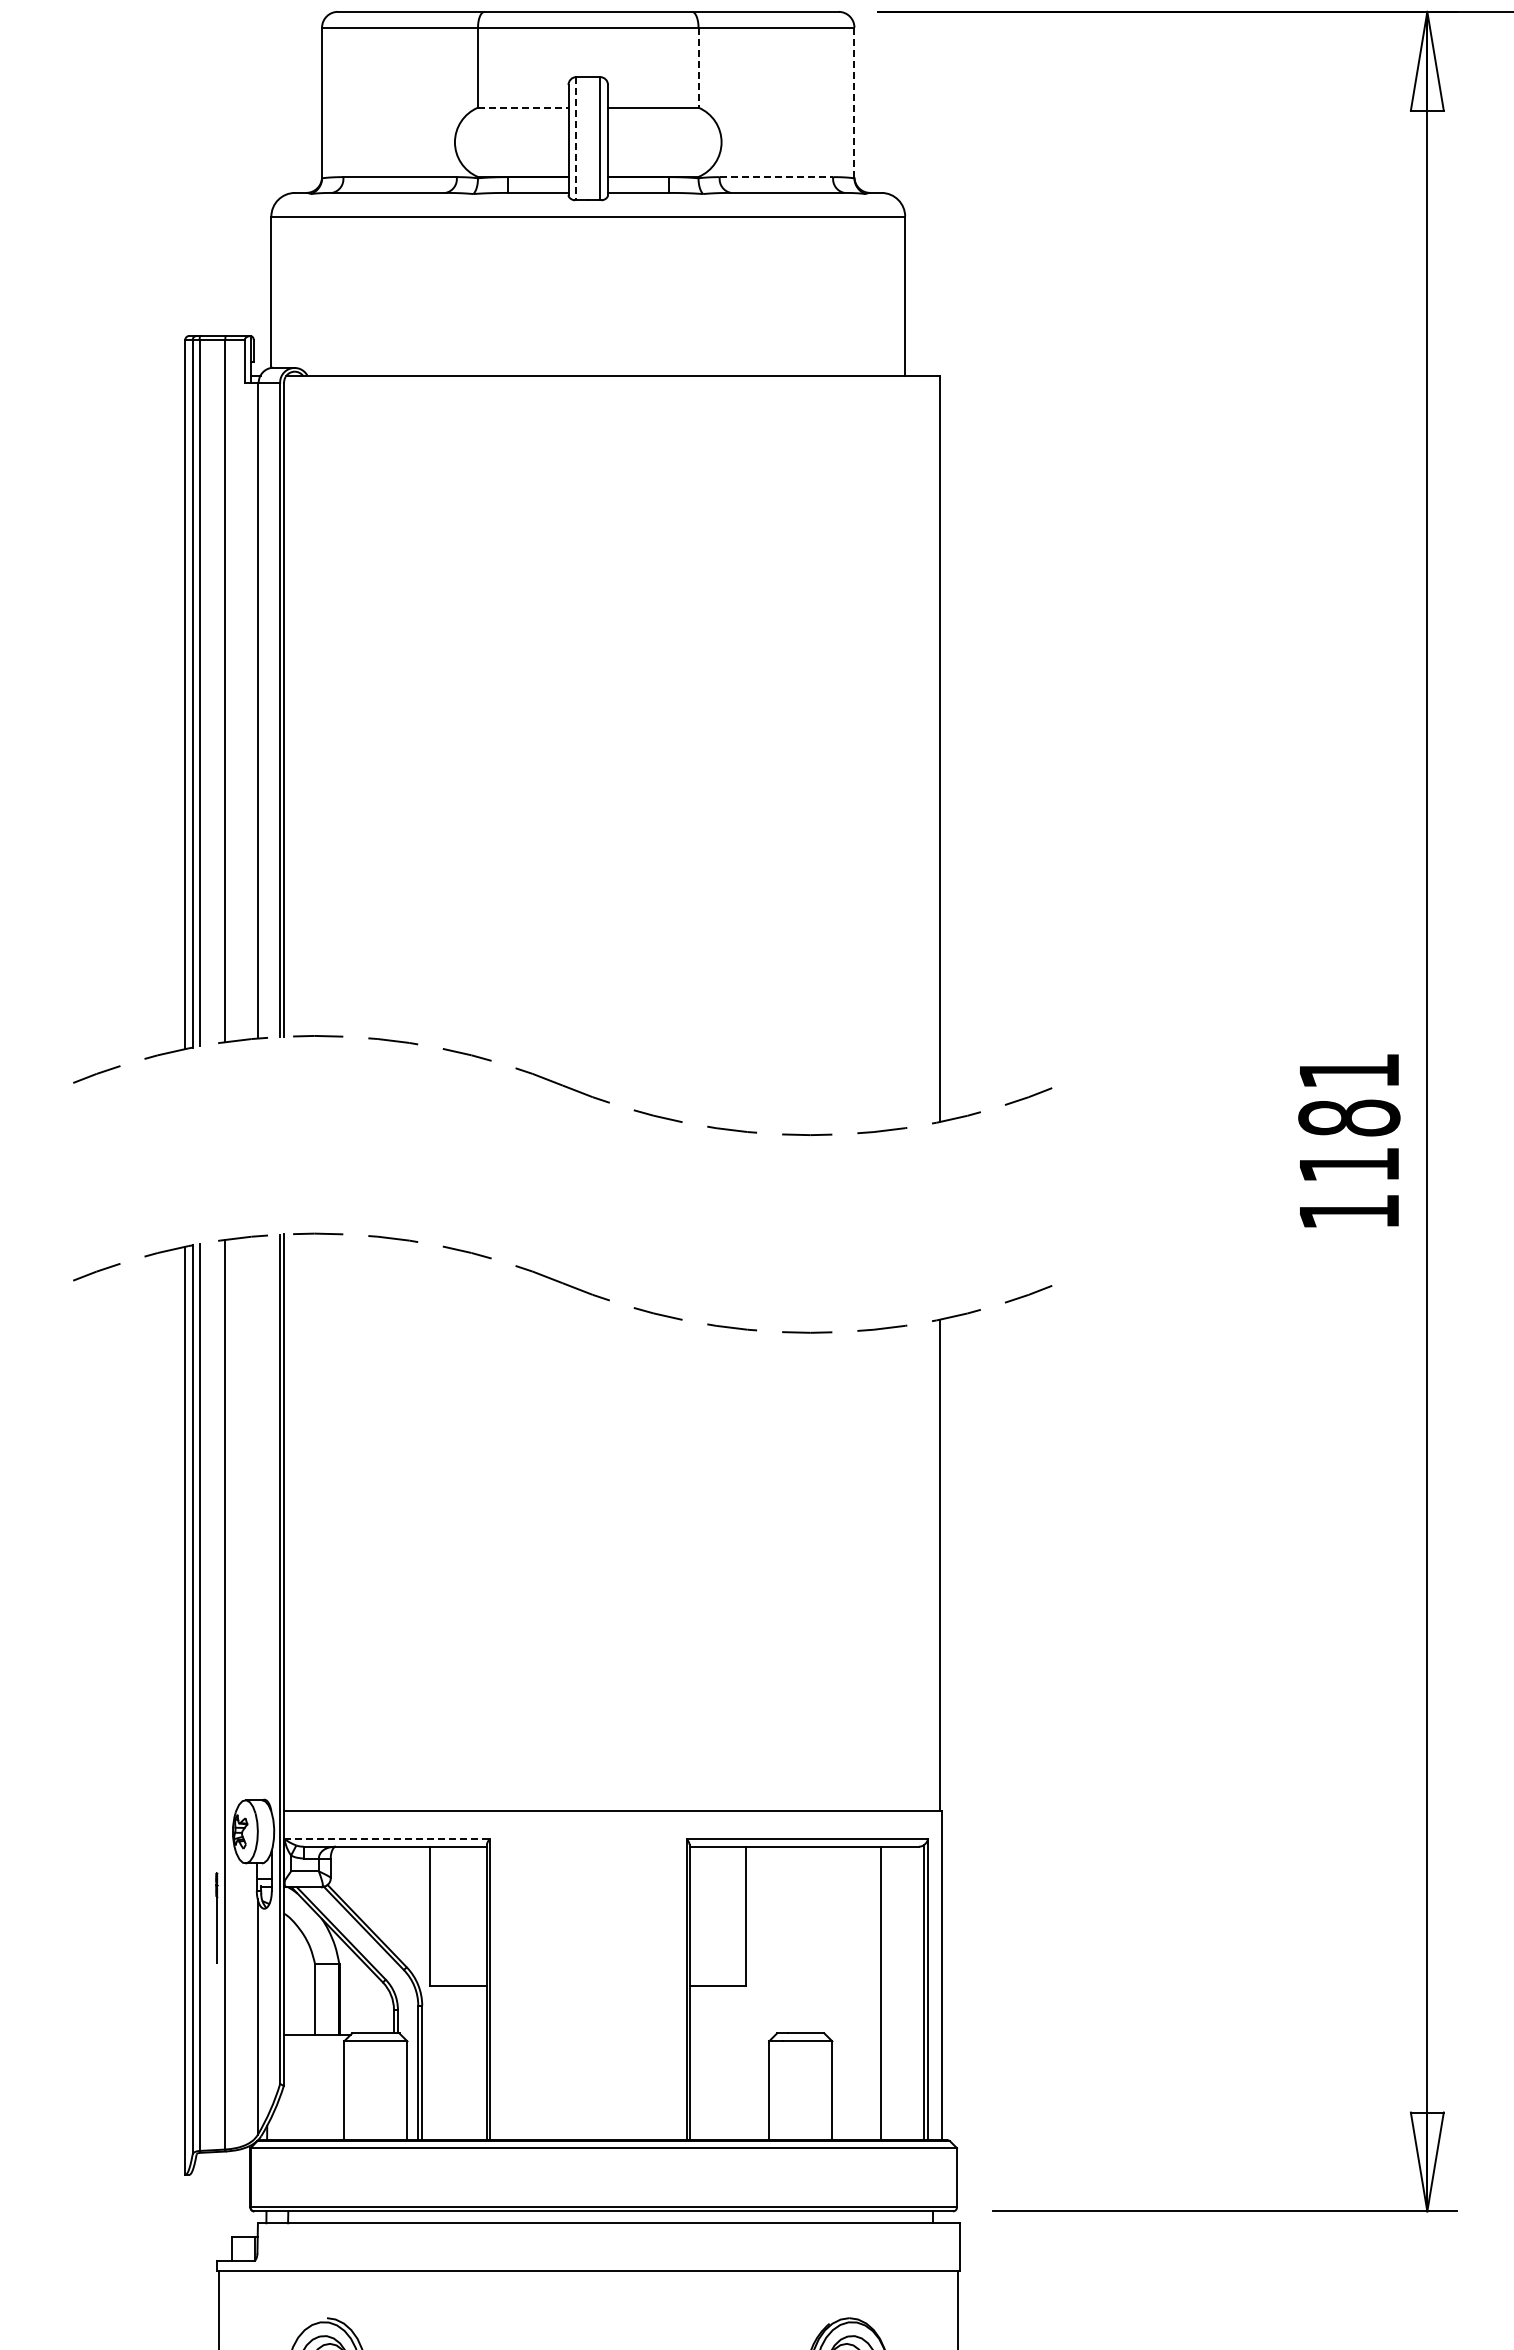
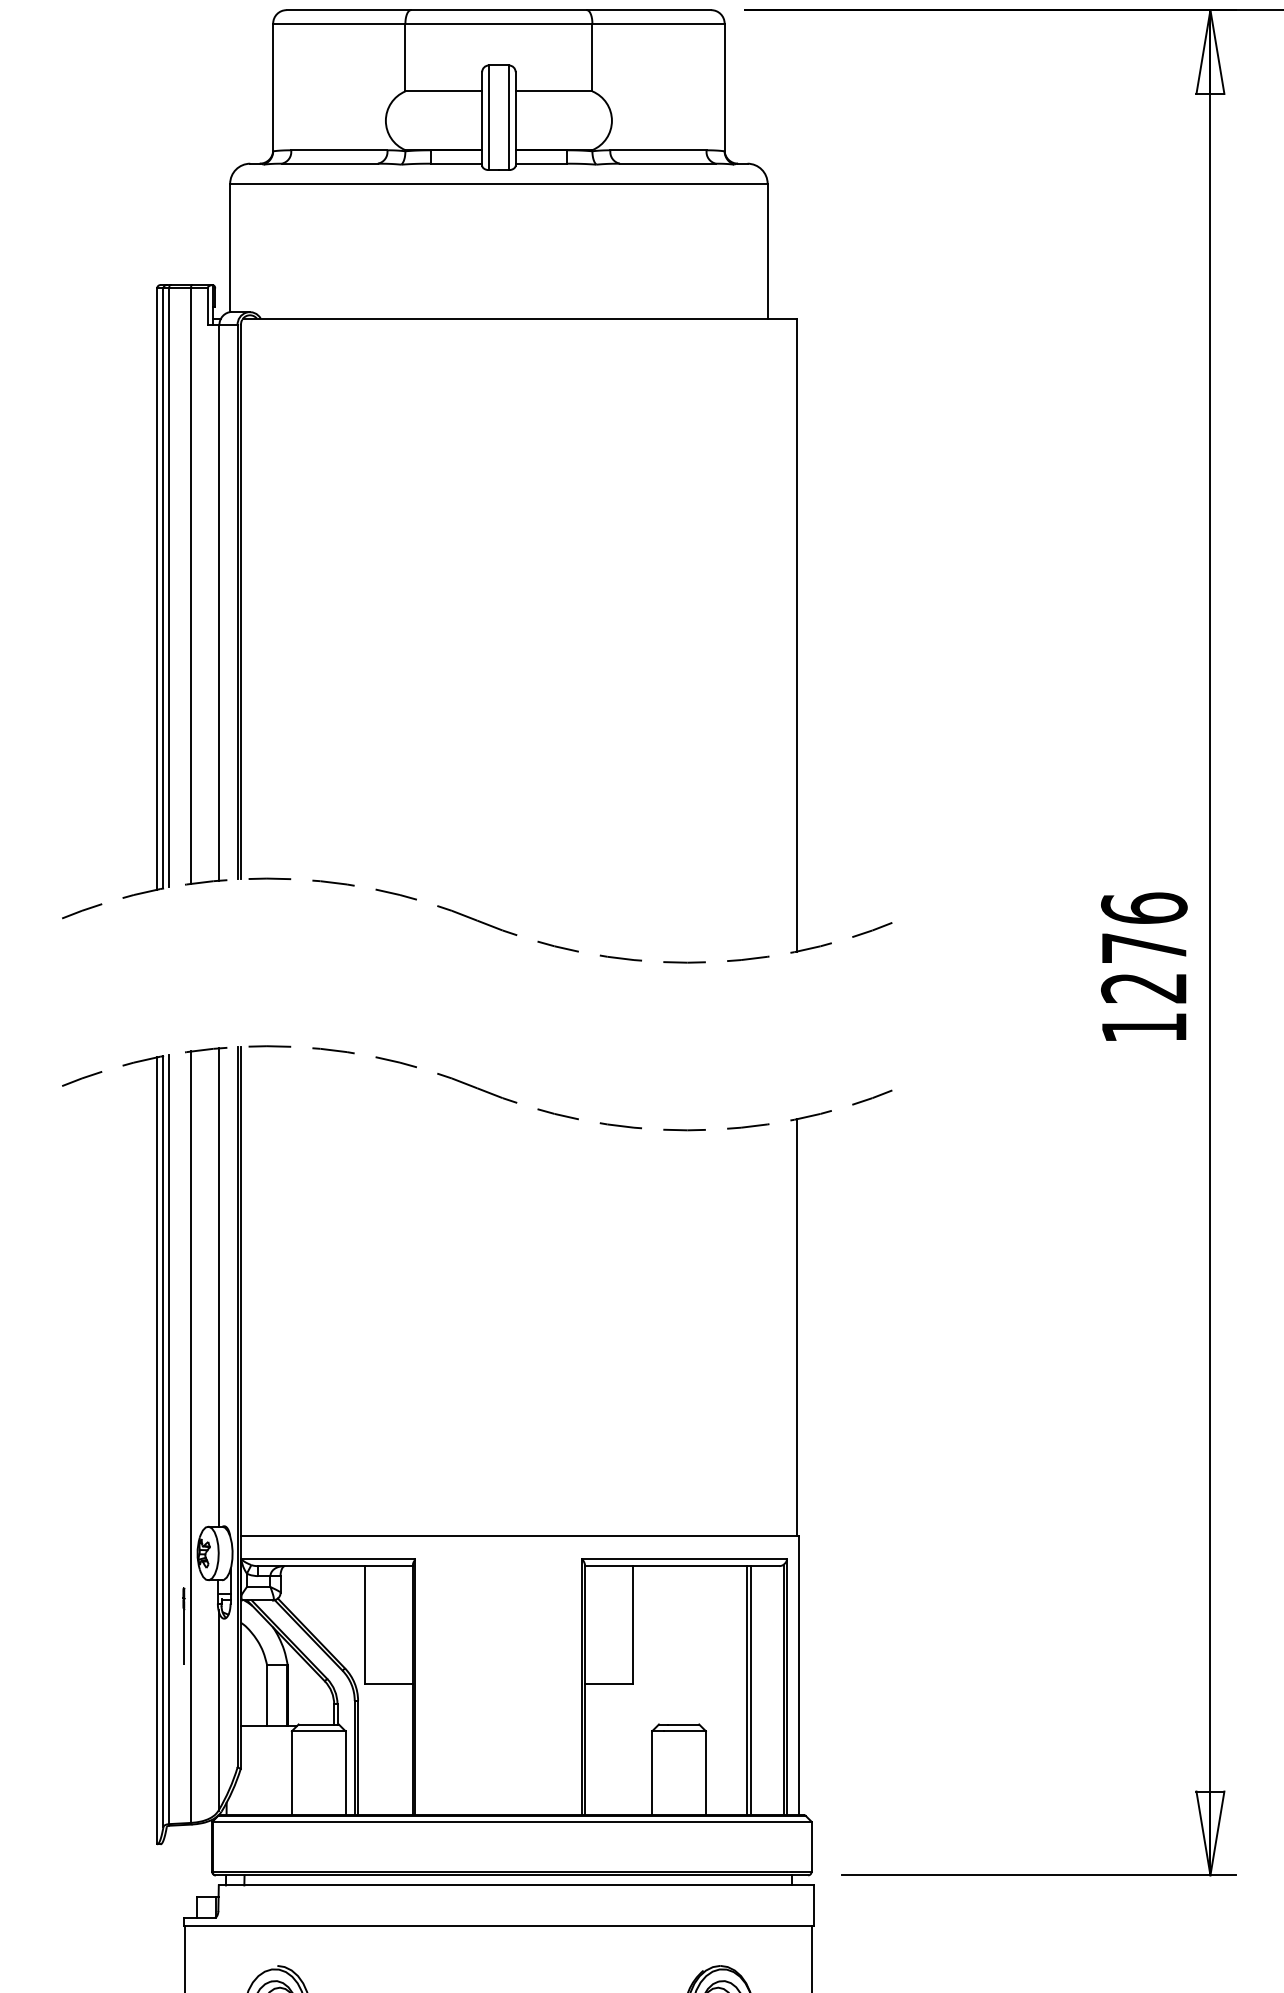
line: (698, 68) -> (592, 58), dashed -> solid
line: (854, 103) -> (724, 87), dashed -> solid
line: (523, 107) -> (443, 91), dashed -> solid
line: (576, 138) -> (488, 117), dashed -> solid
line: (776, 177) -> (658, 150), dashed -> solid
text: (1349, 1117) -> (1144, 947), 1181 -> 1276
line: (257, 1518) -> (218, 1287), added
line: (387, 1838) -> (328, 1559), dashed -> solid
line: (885, 1993) -> (750, 1690), added

